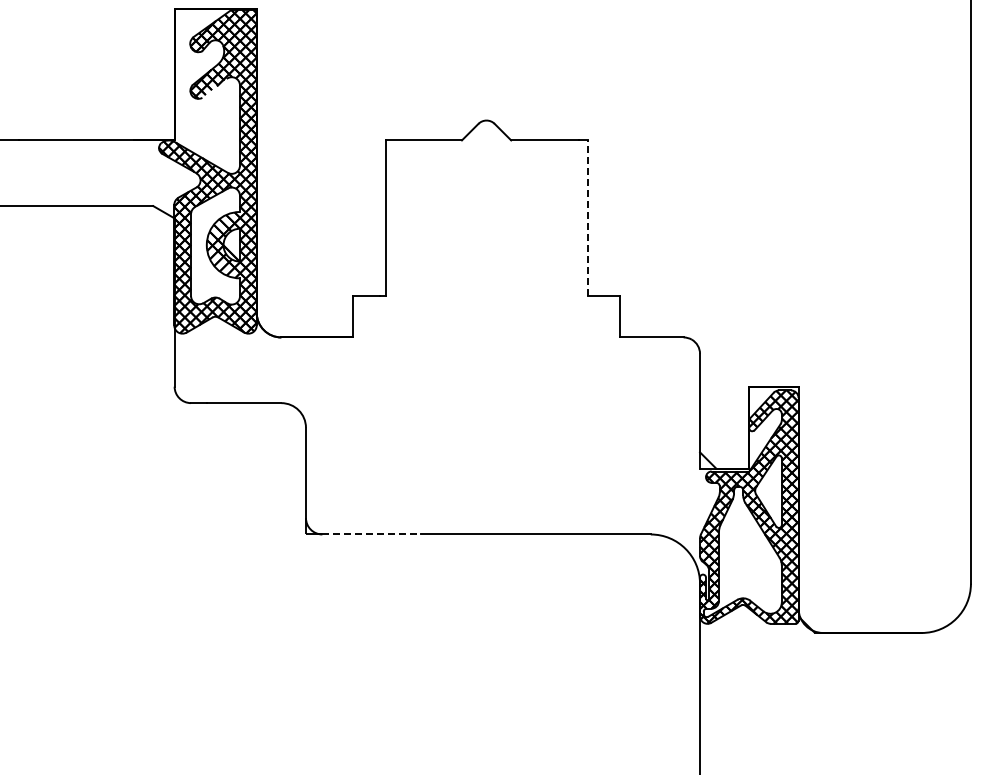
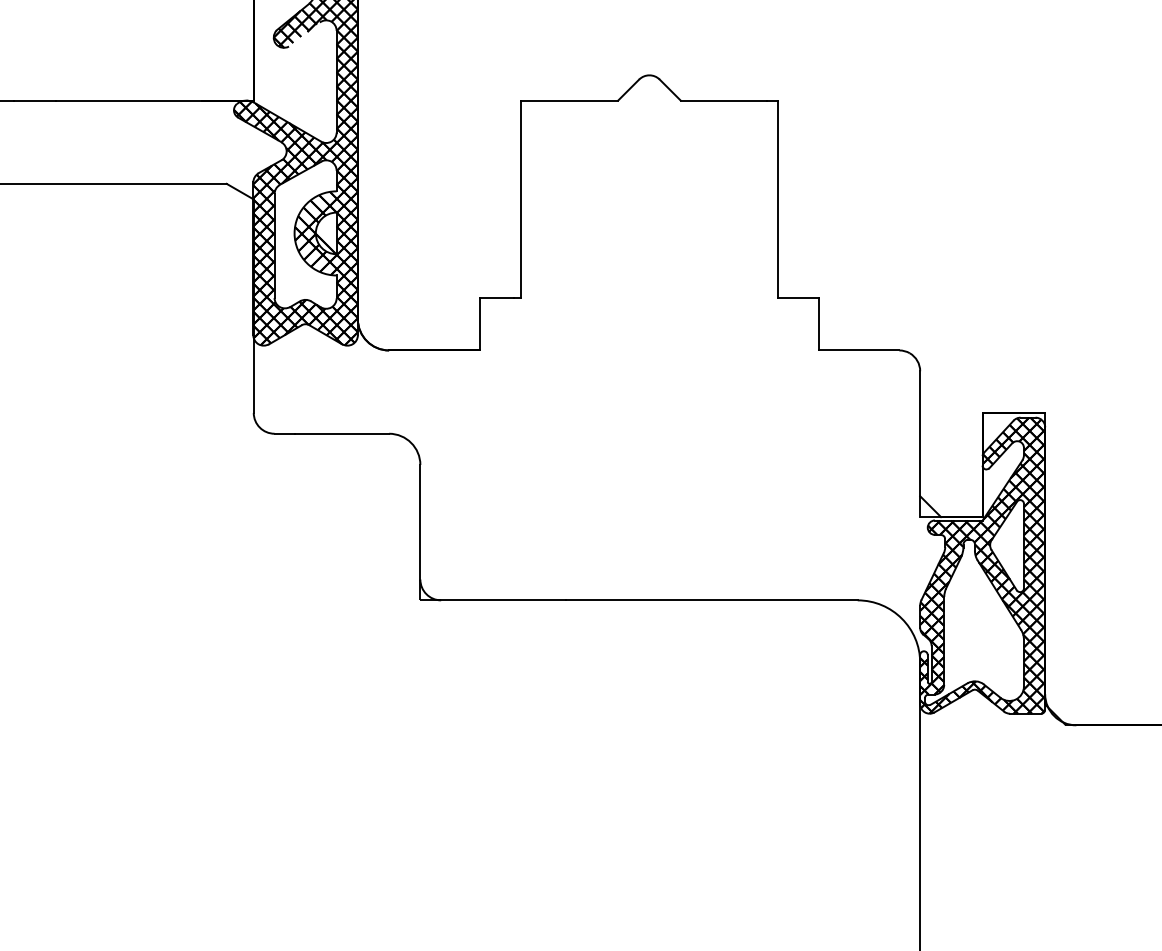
line: (587, 218) -> (777, 199), dashed -> solid
line: (372, 534) -> (504, 600), dashed -> solid

